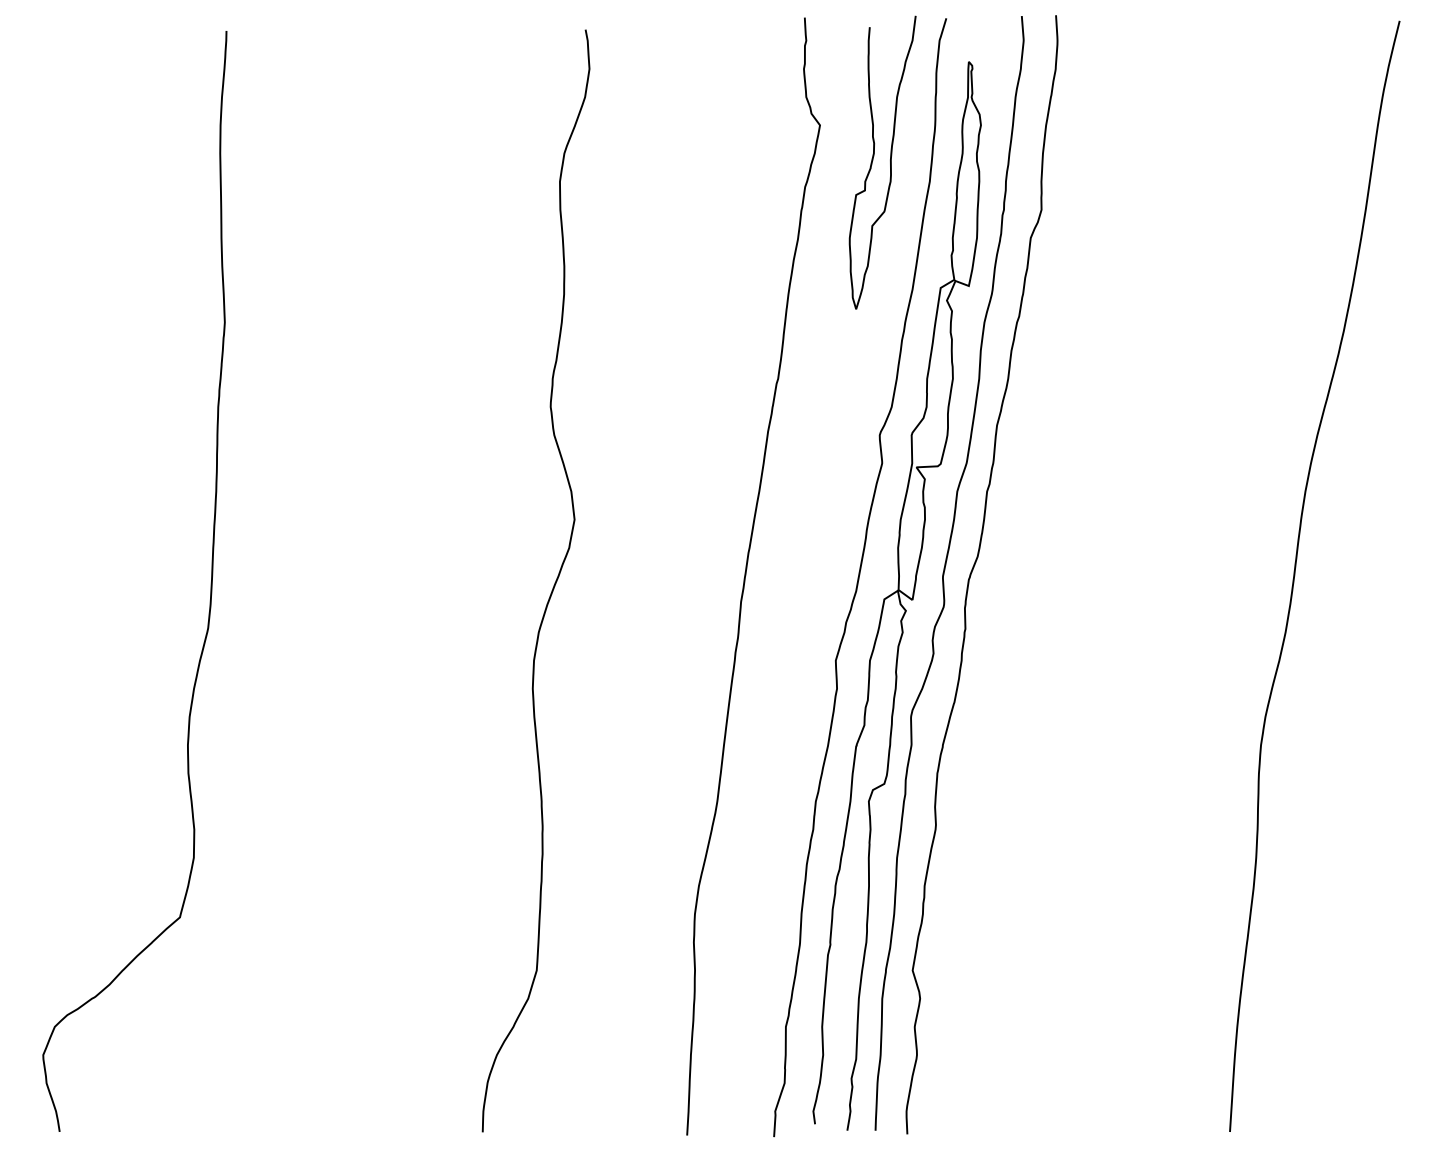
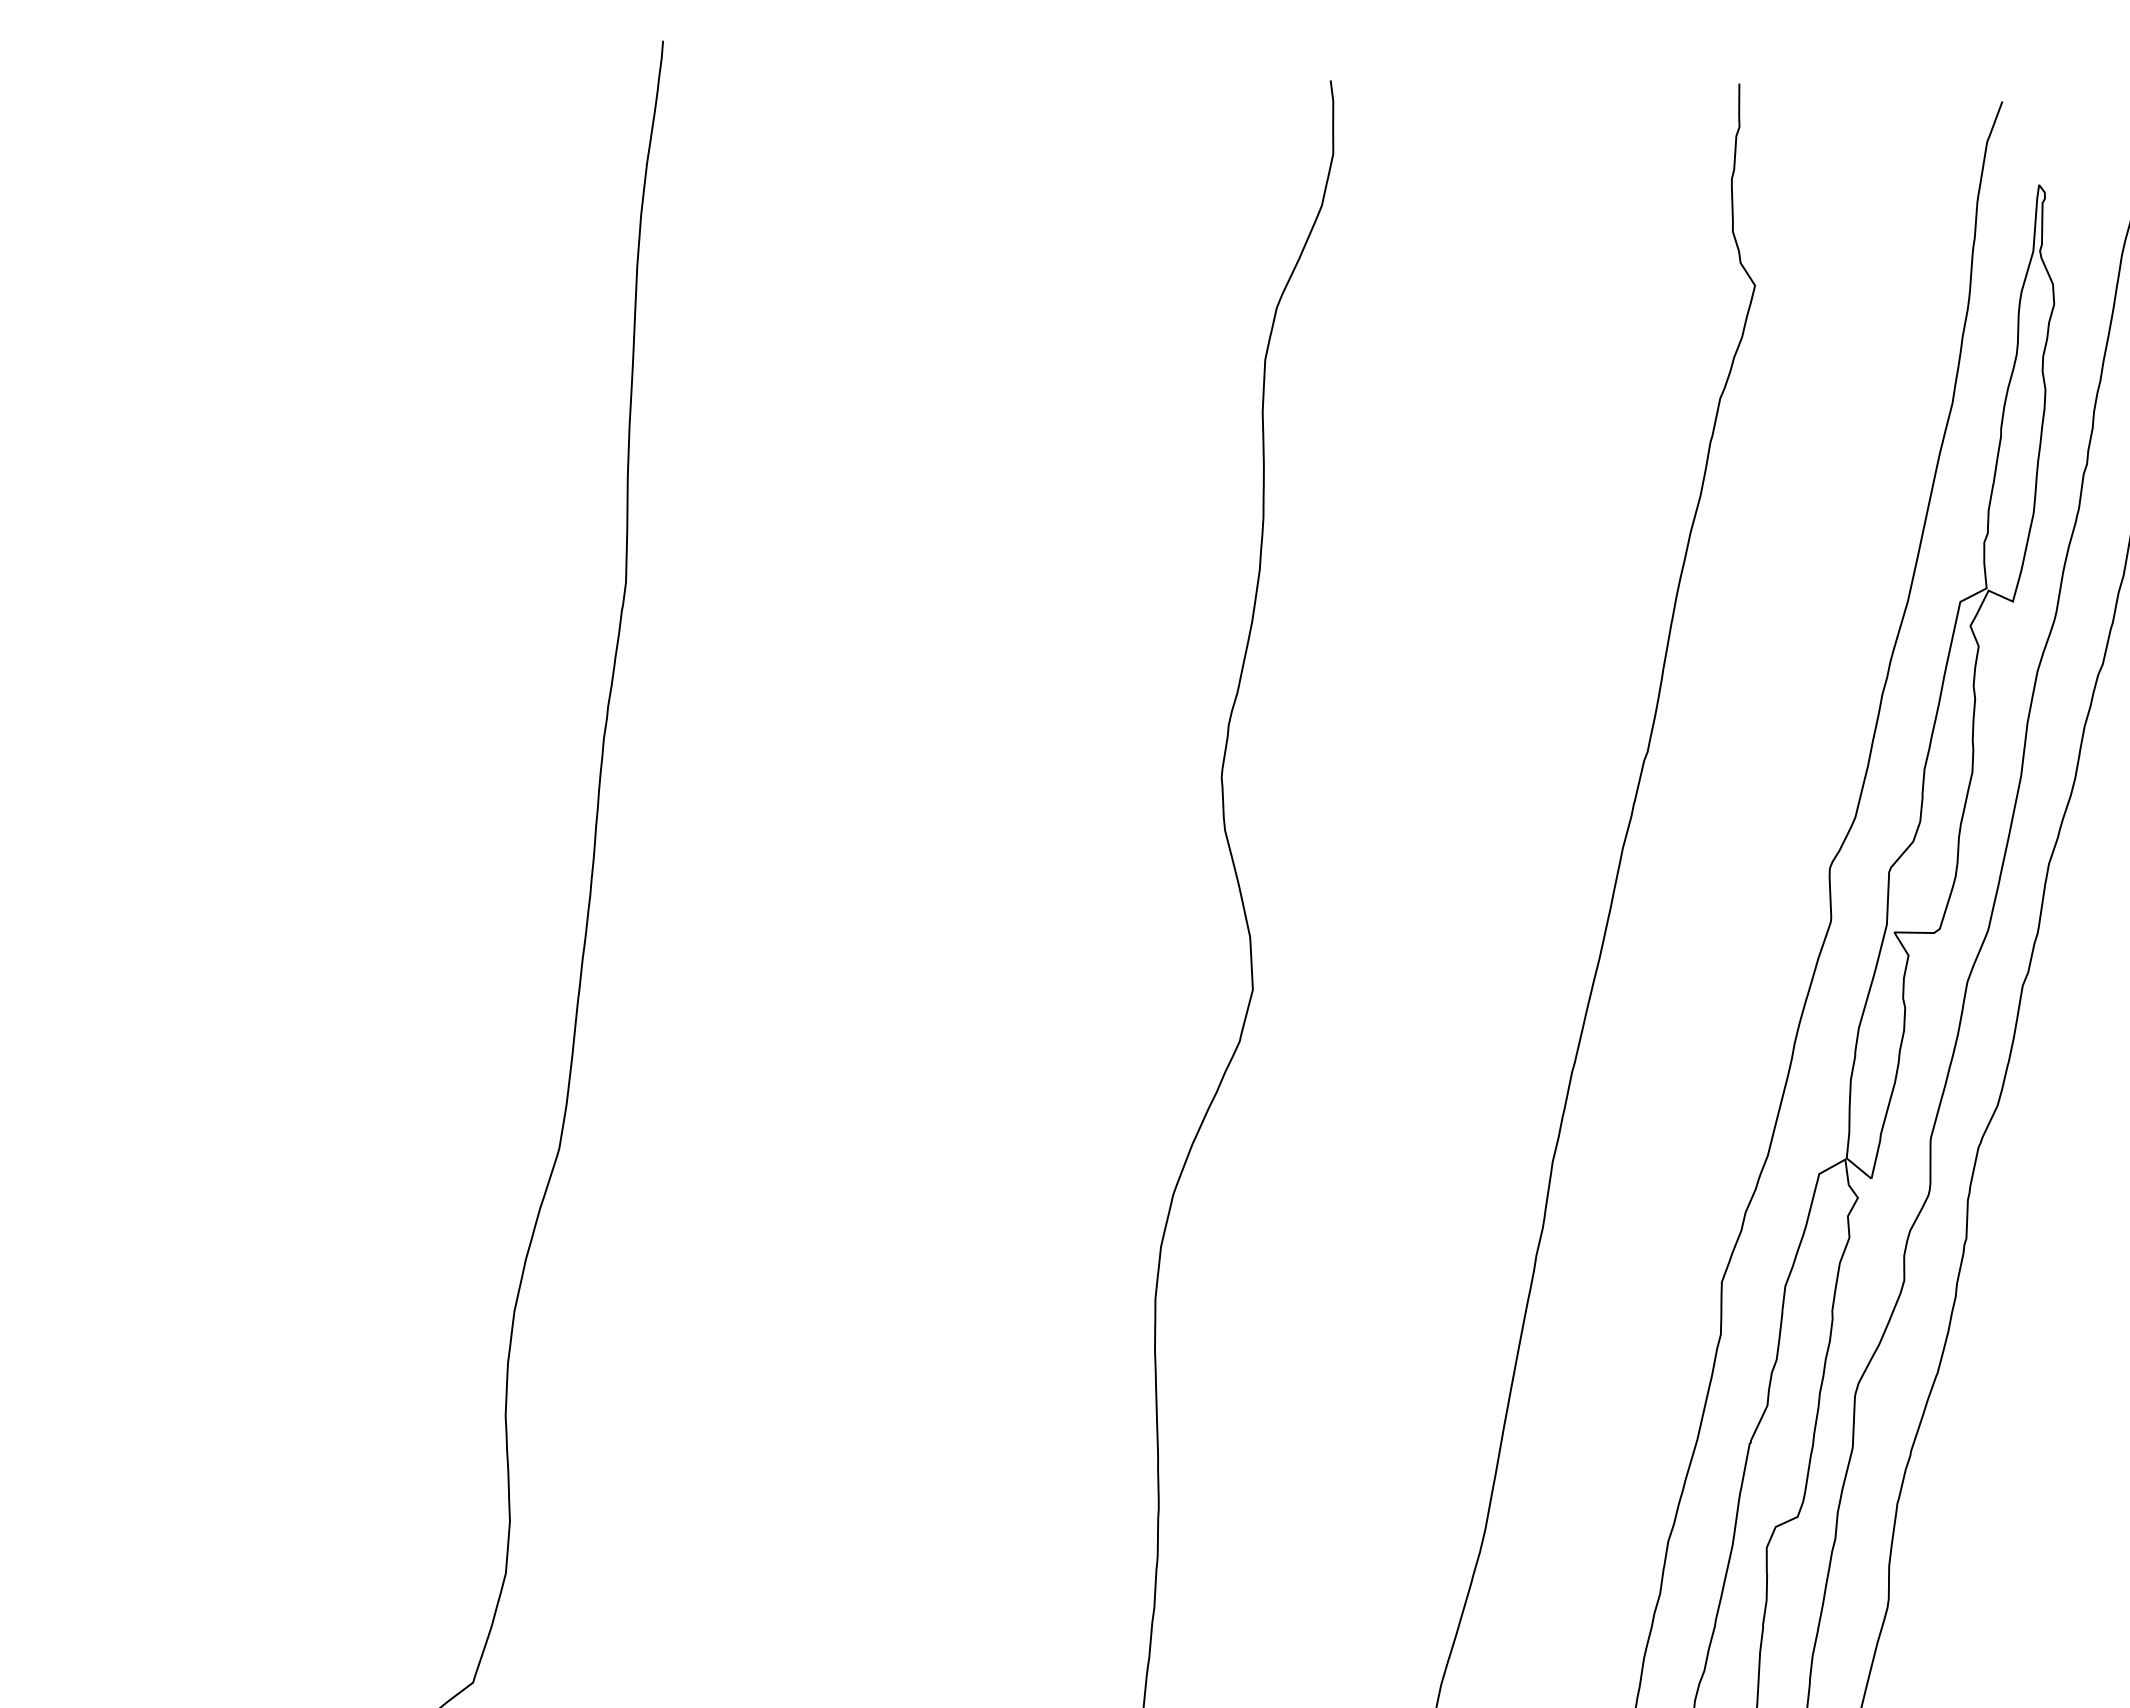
curve: (890, 162) -> (1881, 362), removed

